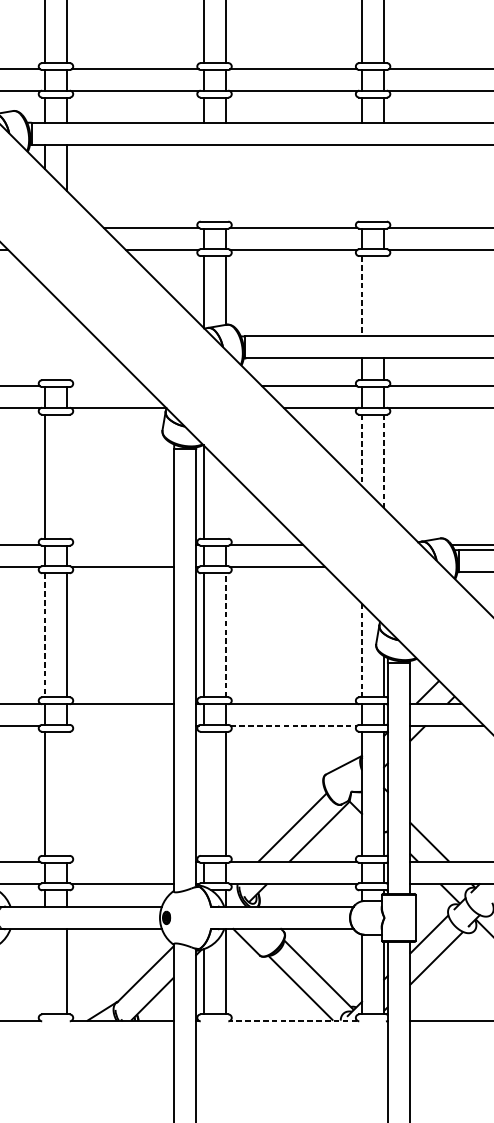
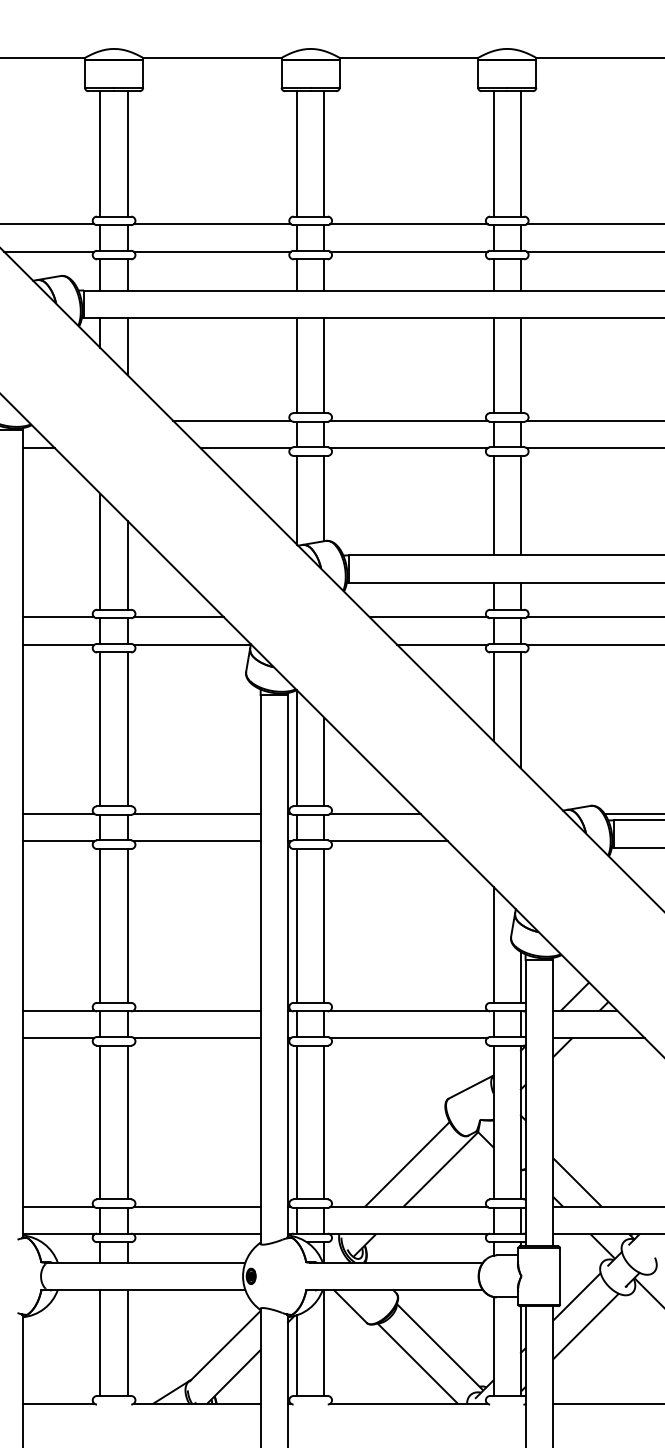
line: (203, 183) -> (296, 365), added
line: (225, 183) -> (324, 365), added
line: (362, 183) -> (493, 365), added
line: (383, 183) -> (520, 365), added
line: (362, 296) -> (493, 505), dashed -> solid
line: (383, 296) -> (520, 505), added
line: (45, 333) -> (100, 551), added
line: (66, 344) -> (127, 565), added
line: (107, 386) -> (178, 617), added
line: (362, 451) -> (493, 697), dashed -> solid
line: (383, 461) -> (520, 710), dashed -> solid
line: (66, 476) -> (127, 729), added
line: (225, 502) -> (324, 761), added
line: (122, 545) -> (196, 814), added
line: (45, 634) -> (100, 925), dashed -> solid
line: (225, 634) -> (324, 925), dashed -> solid
line: (362, 650) -> (493, 944), dashed -> solid
line: (122, 725) -> (196, 1037), added
line: (293, 725) -> (408, 1037), dashed -> solid
line: (66, 793) -> (127, 1122), added
line: (203, 793) -> (296, 1122), added
line: (122, 862) -> (196, 1207), added
line: (45, 972) -> (100, 1343), added
line: (293, 1020) -> (408, 1403), dashed -> solid

